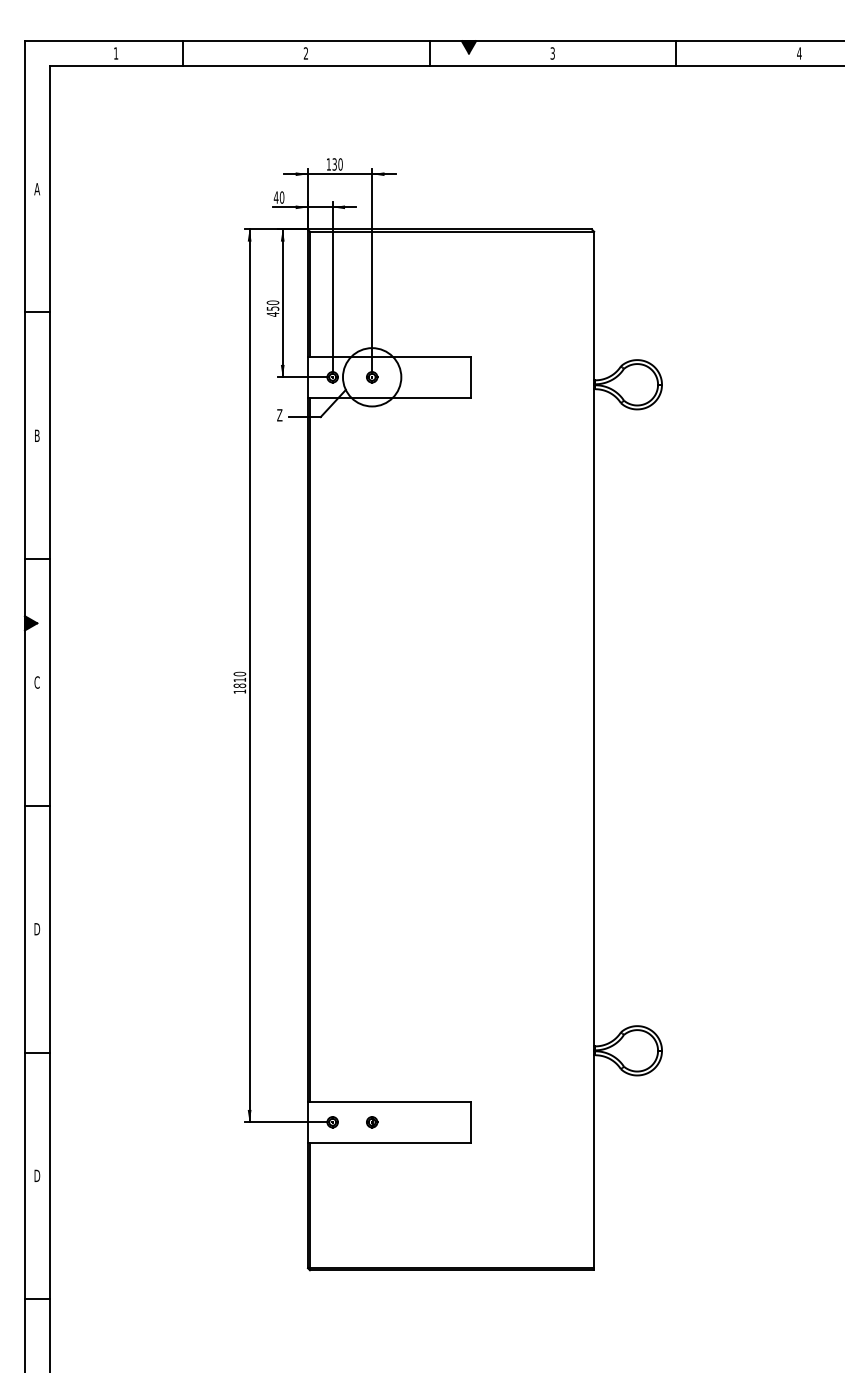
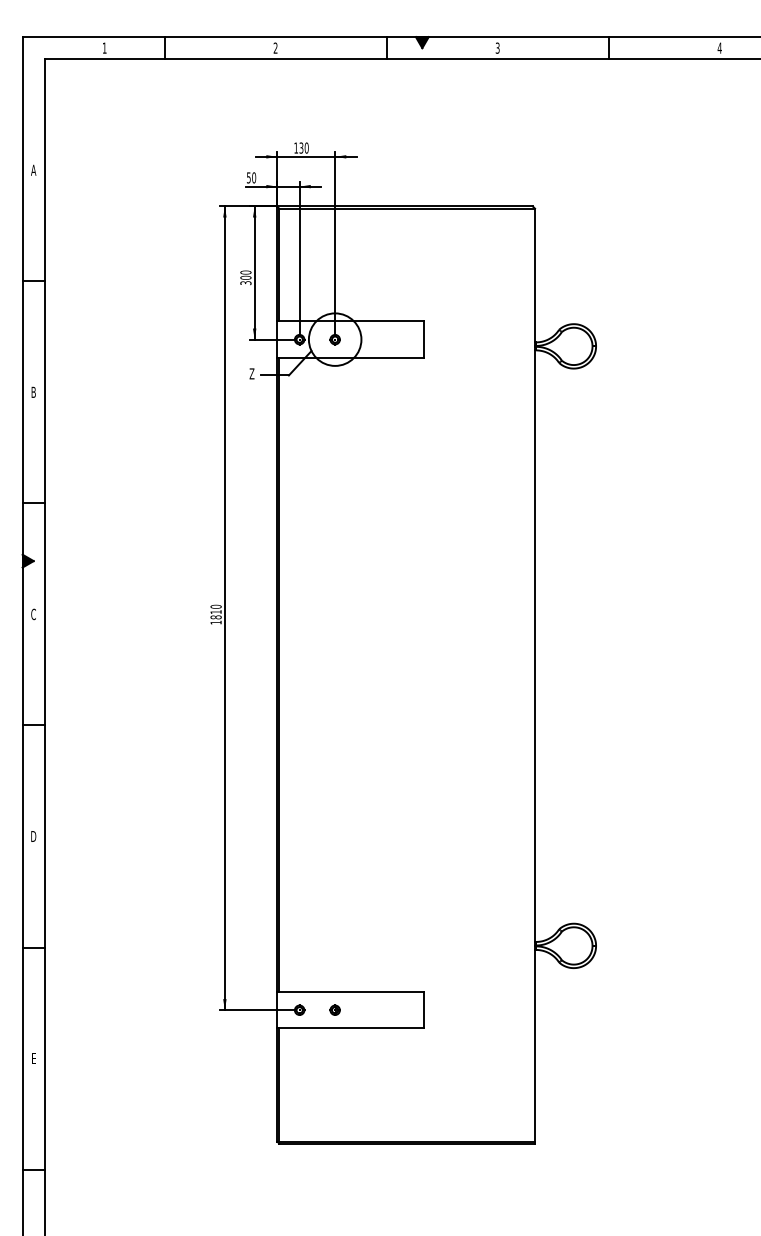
text: (275, 197) -> (248, 177), 40 -> 50
text: (272, 311) -> (245, 280), 450 -> 300
text: (37, 1175) -> (33, 1058), D -> E

